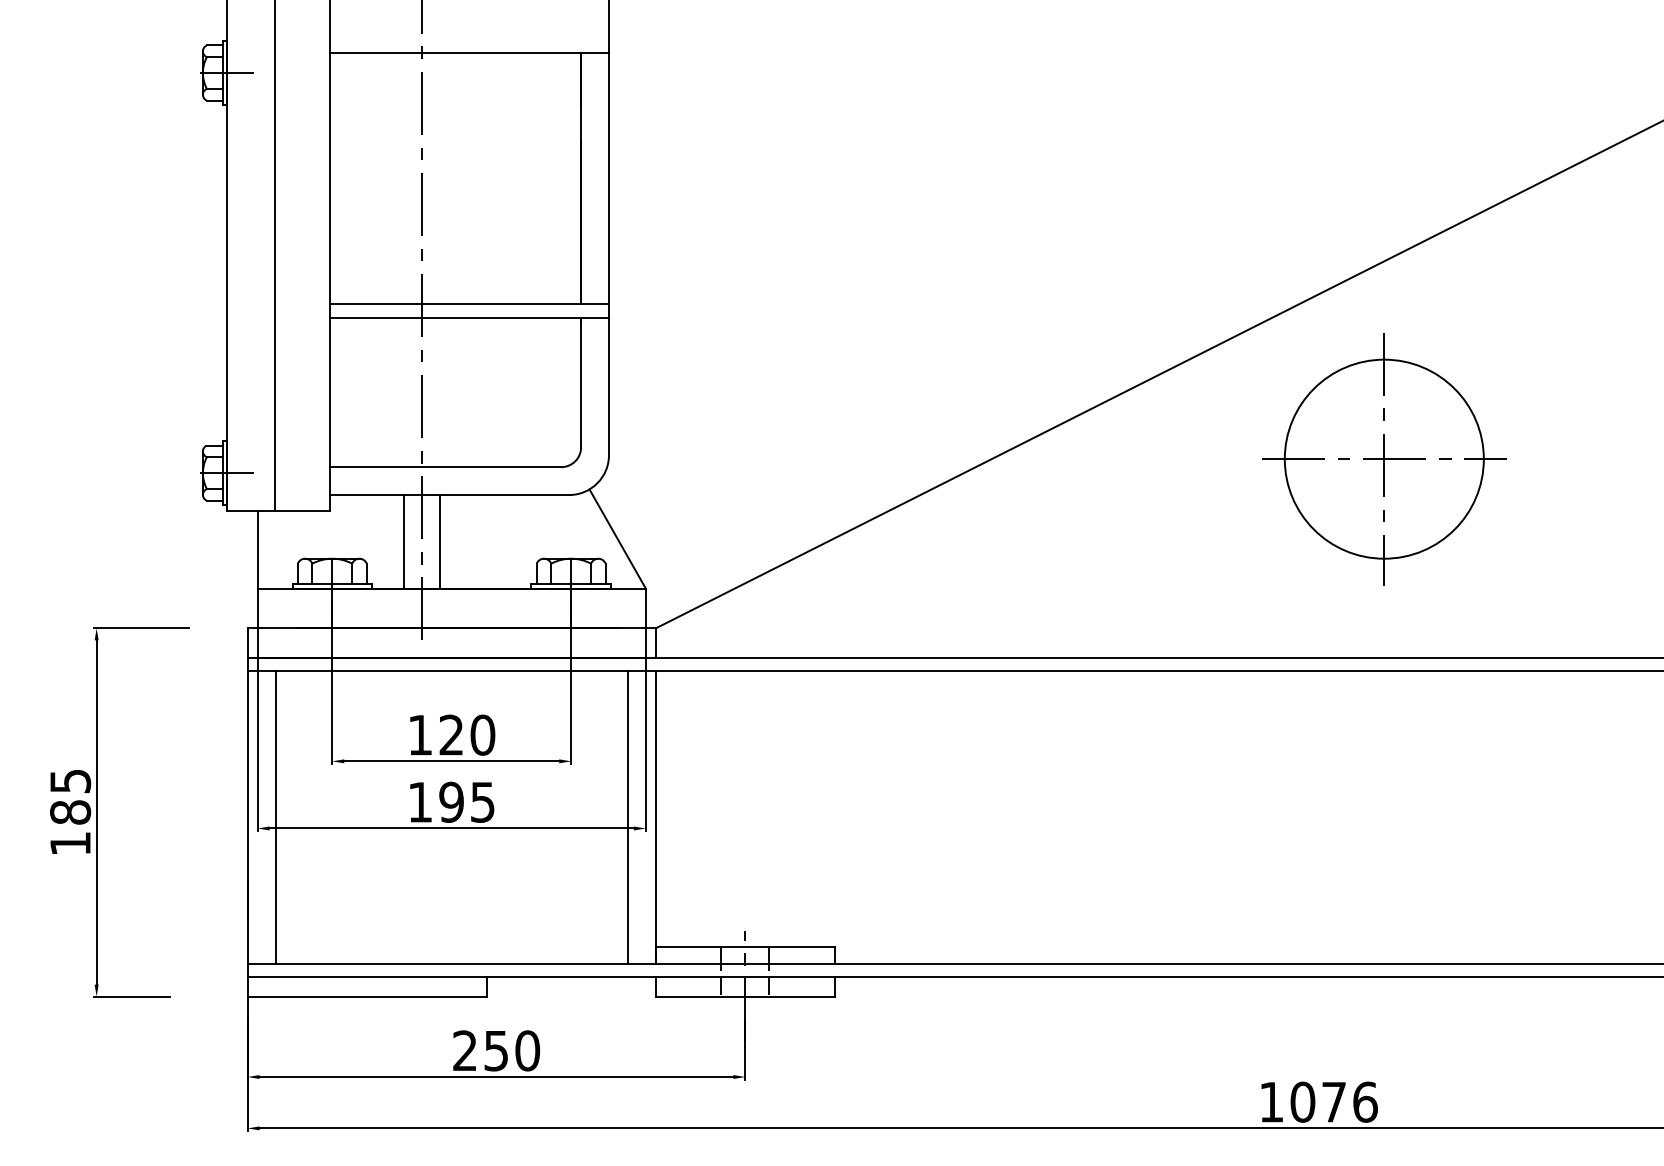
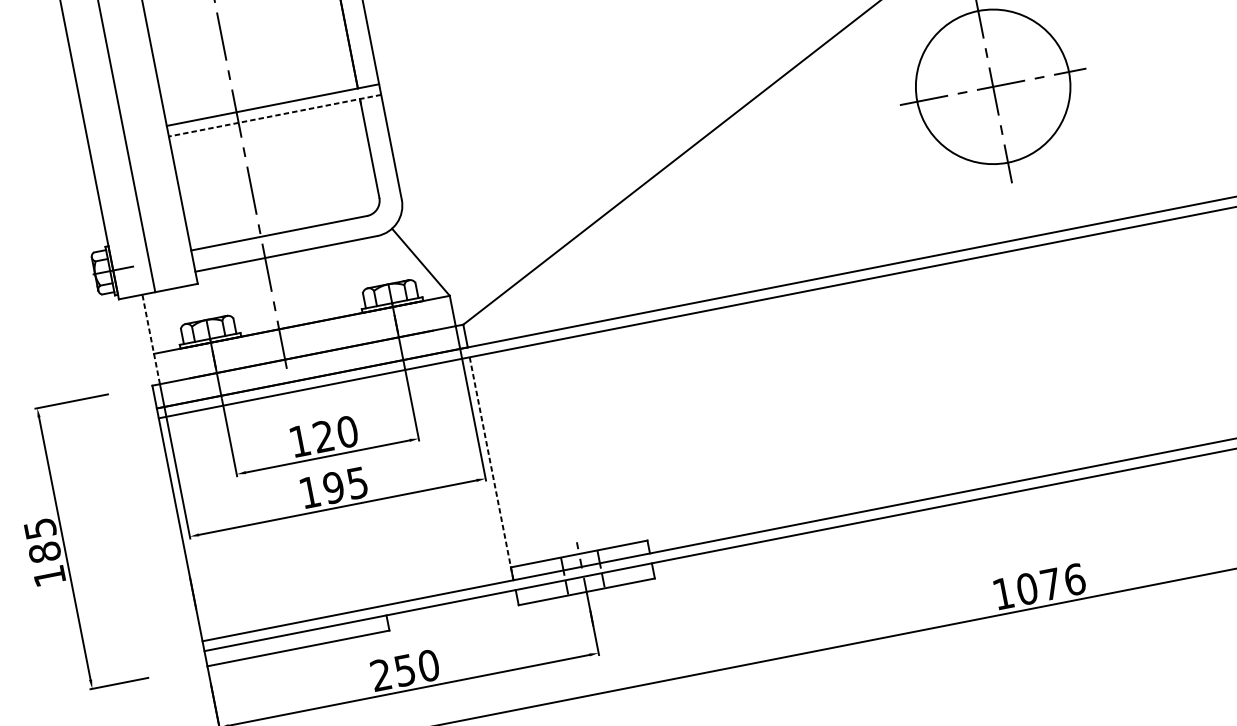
line: (469, 317) -> (274, 115), solid -> dashed
line: (403, 541) -> (258, 296), removed
line: (439, 541) -> (285, 290), removed
line: (257, 569) -> (151, 339), solid -> dashed
line: (275, 817) -> (201, 525), removed
line: (627, 817) -> (470, 473), removed
line: (655, 818) -> (491, 469), solid -> dashed

